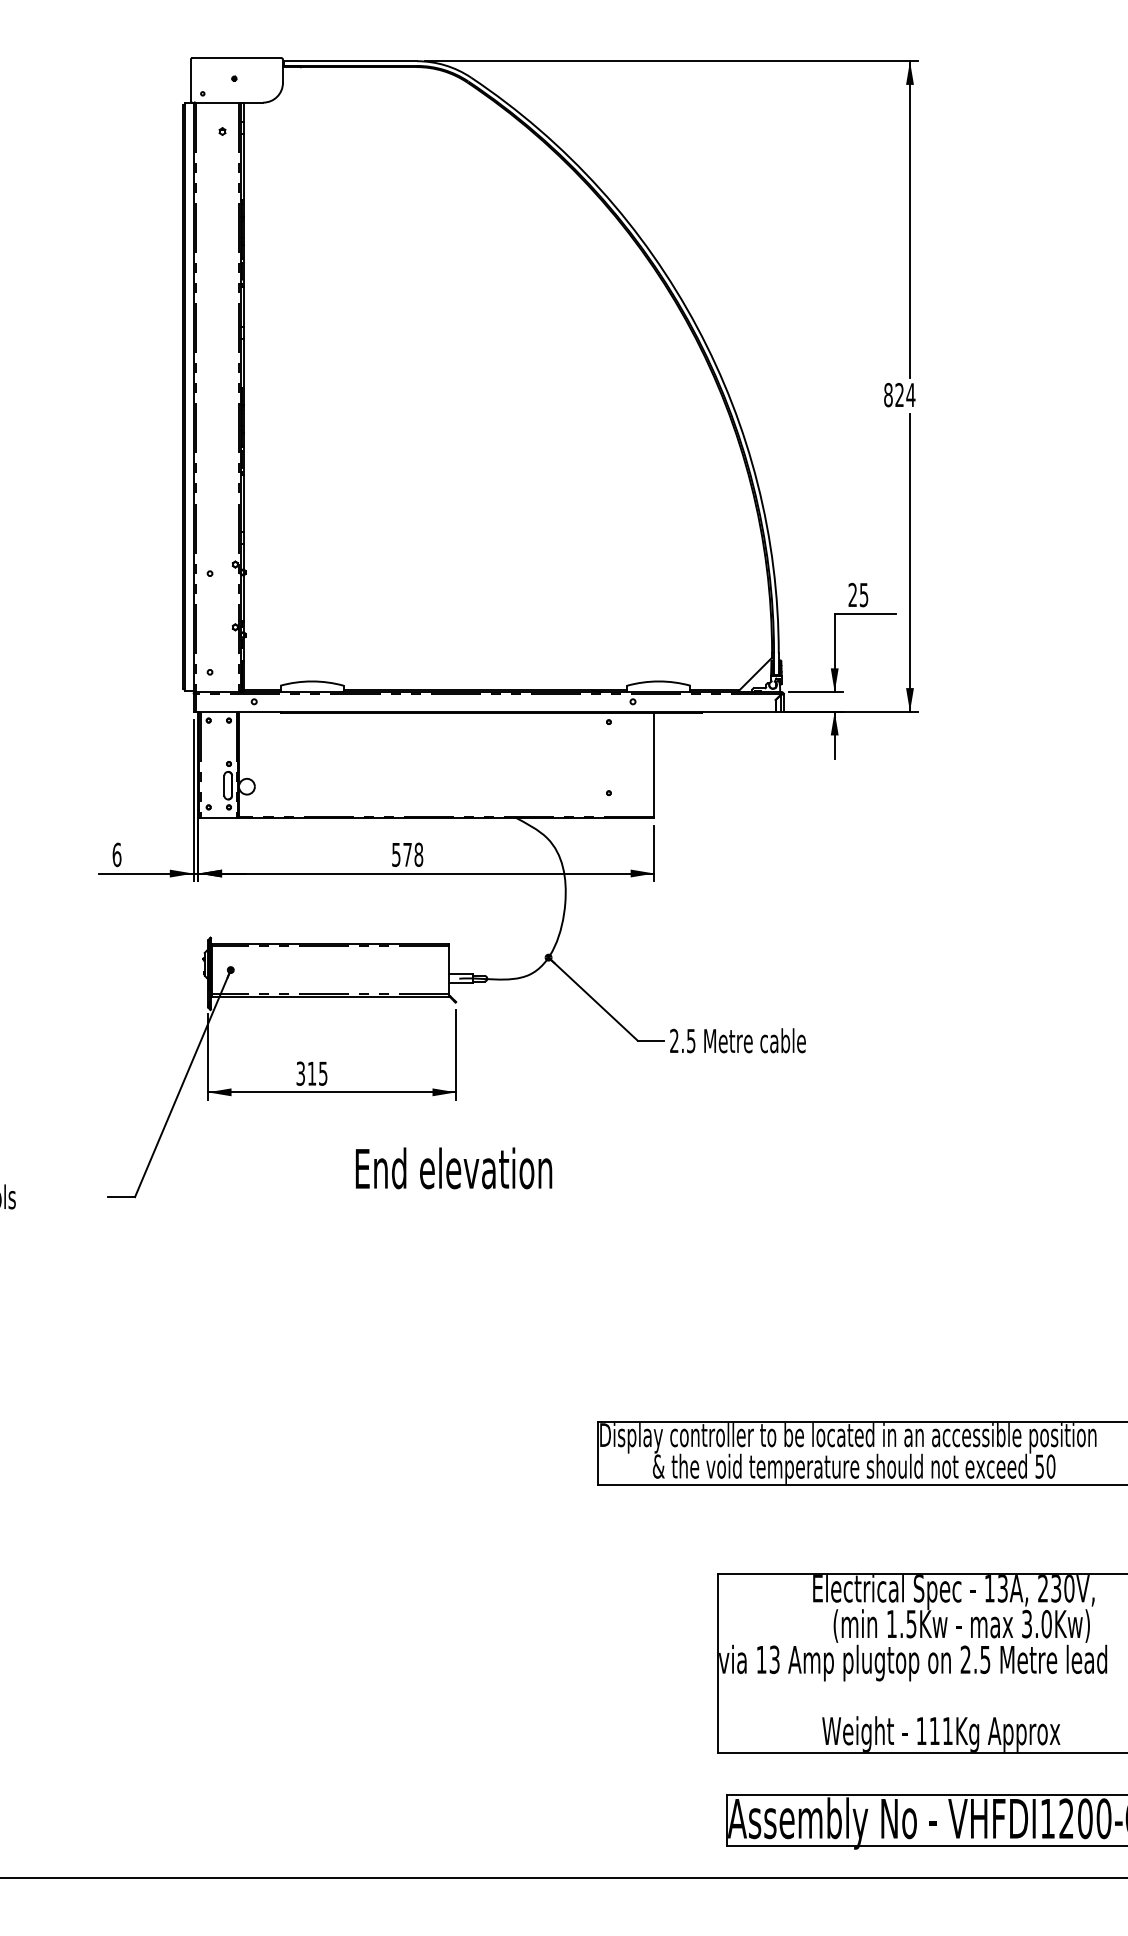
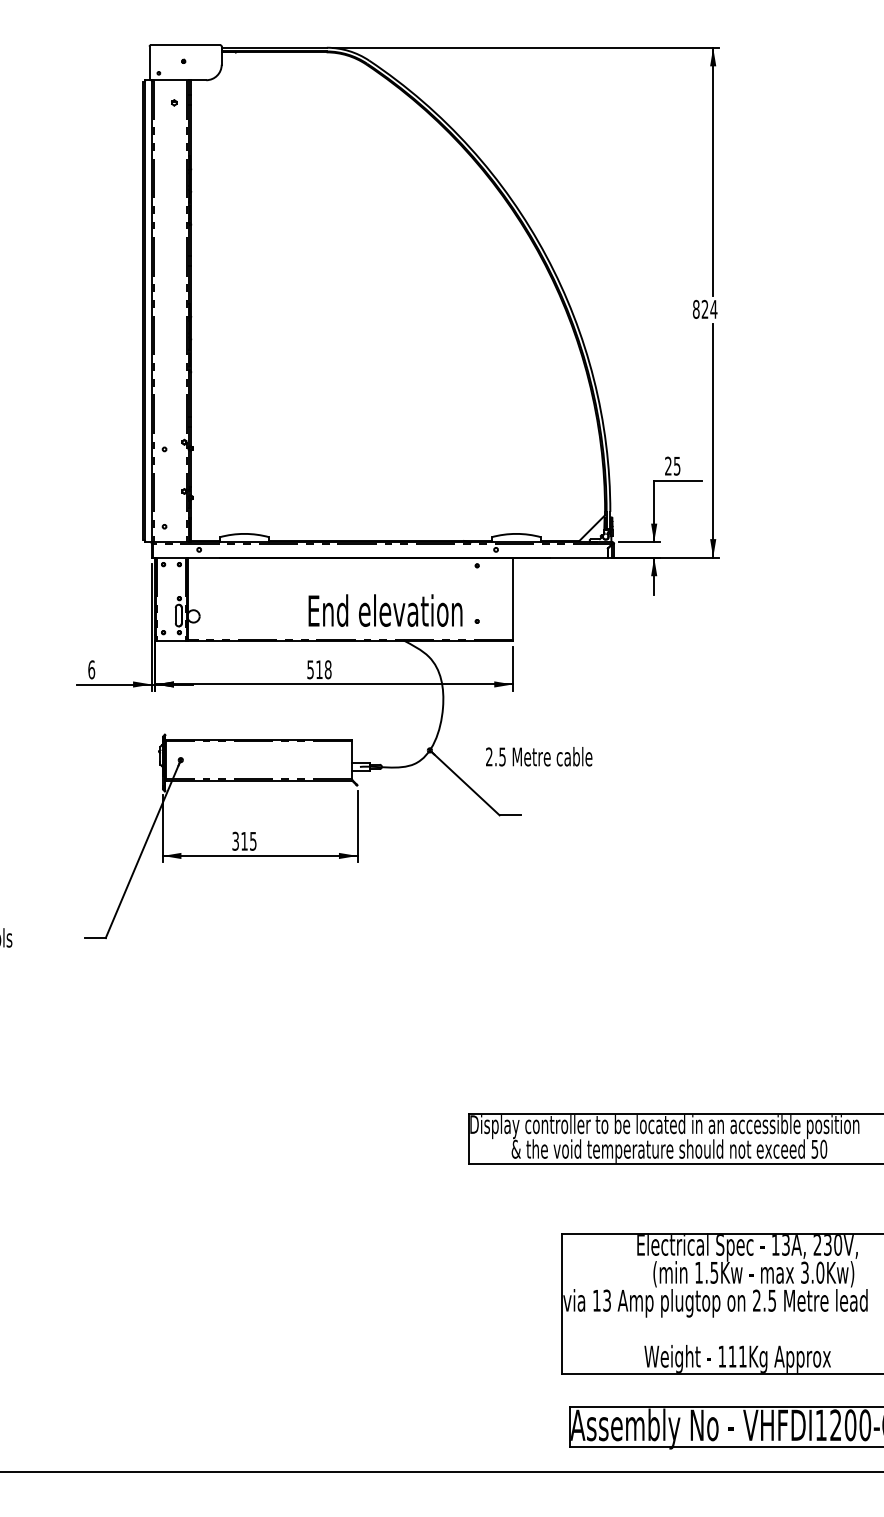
text: (407, 854) -> (319, 669), 578 -> 518
text: (737, 1040) -> (538, 756), moved
text: (454, 1168) -> (385, 610), moved

